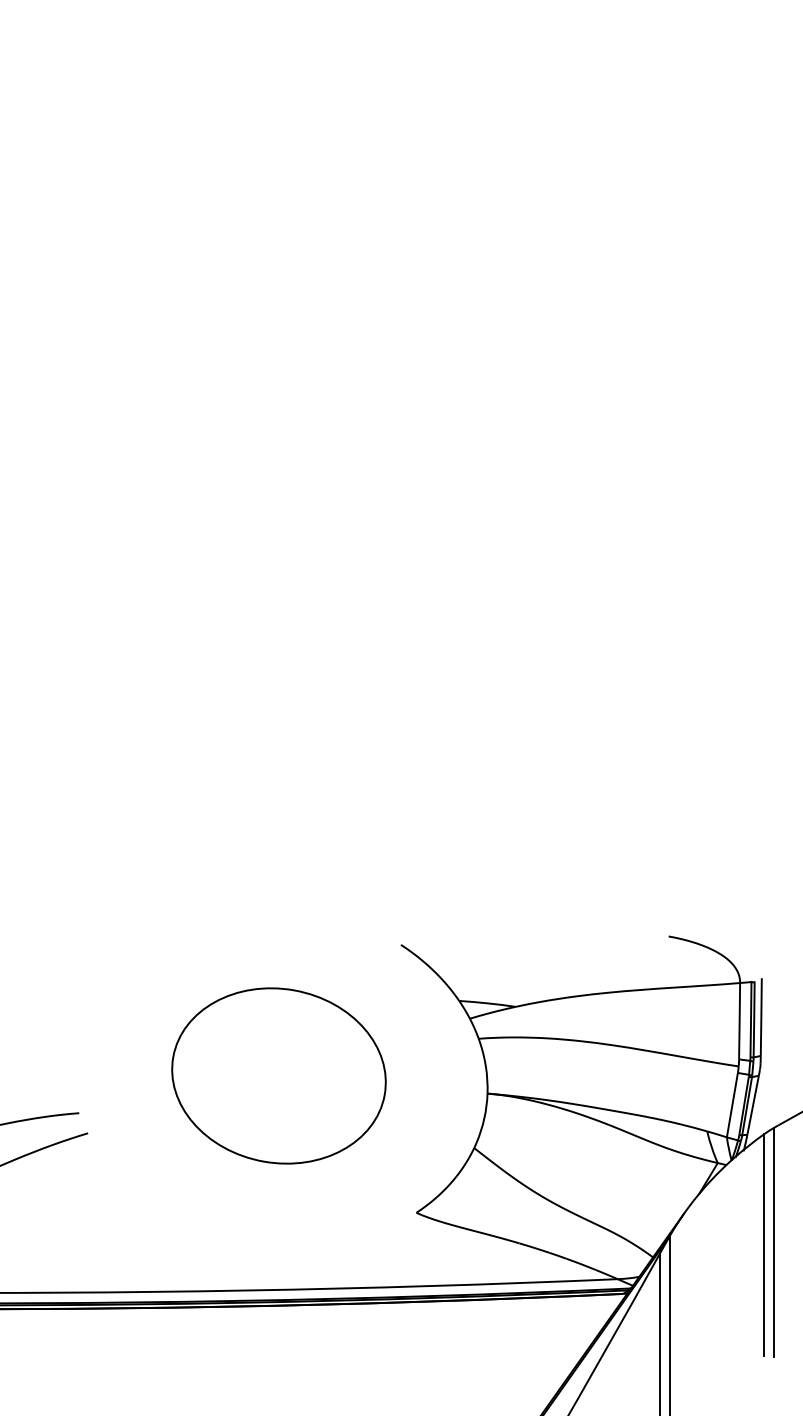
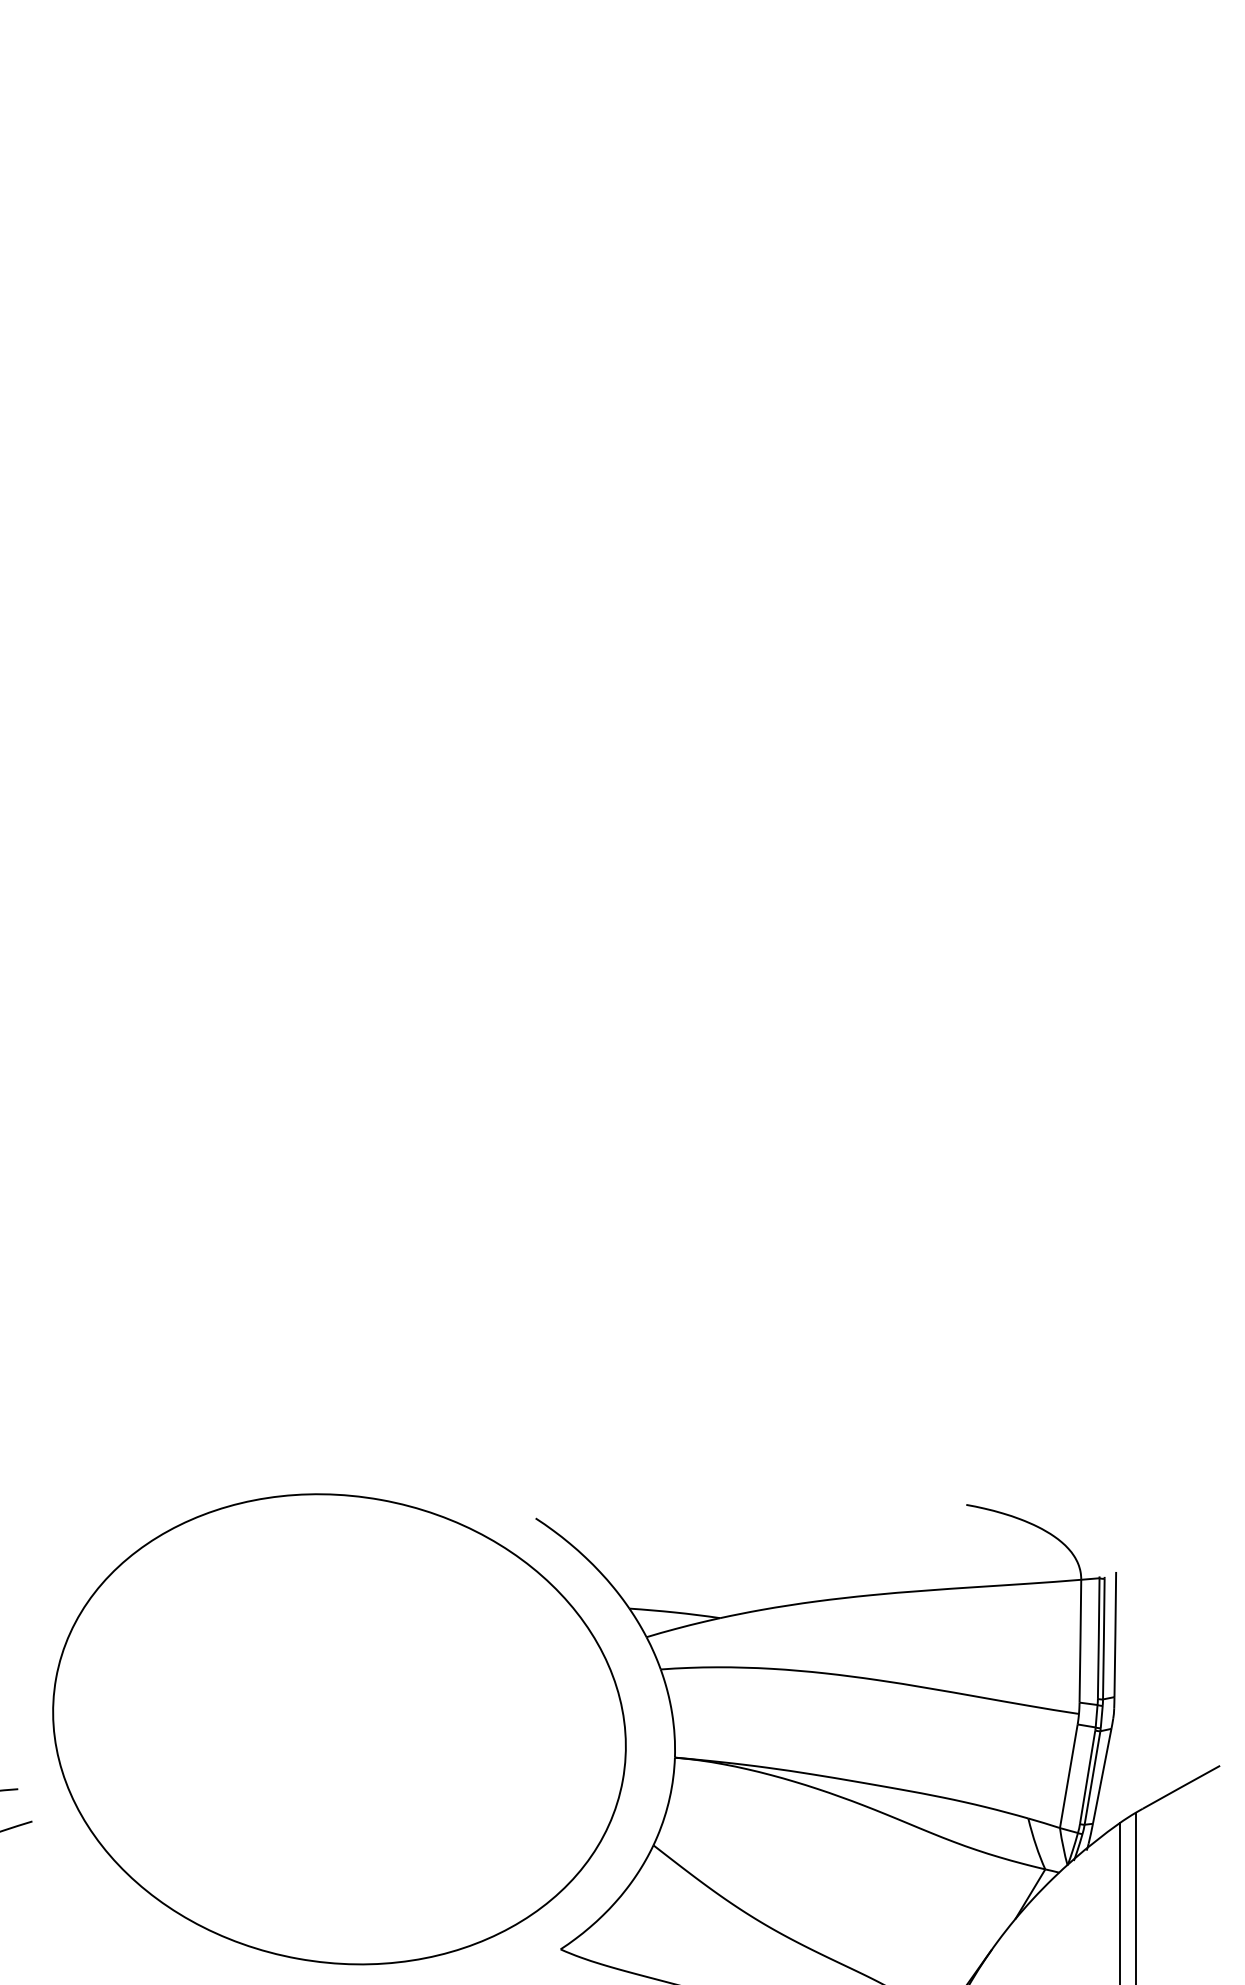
part: (278, 1075) -> (338, 1728), size x1.67

